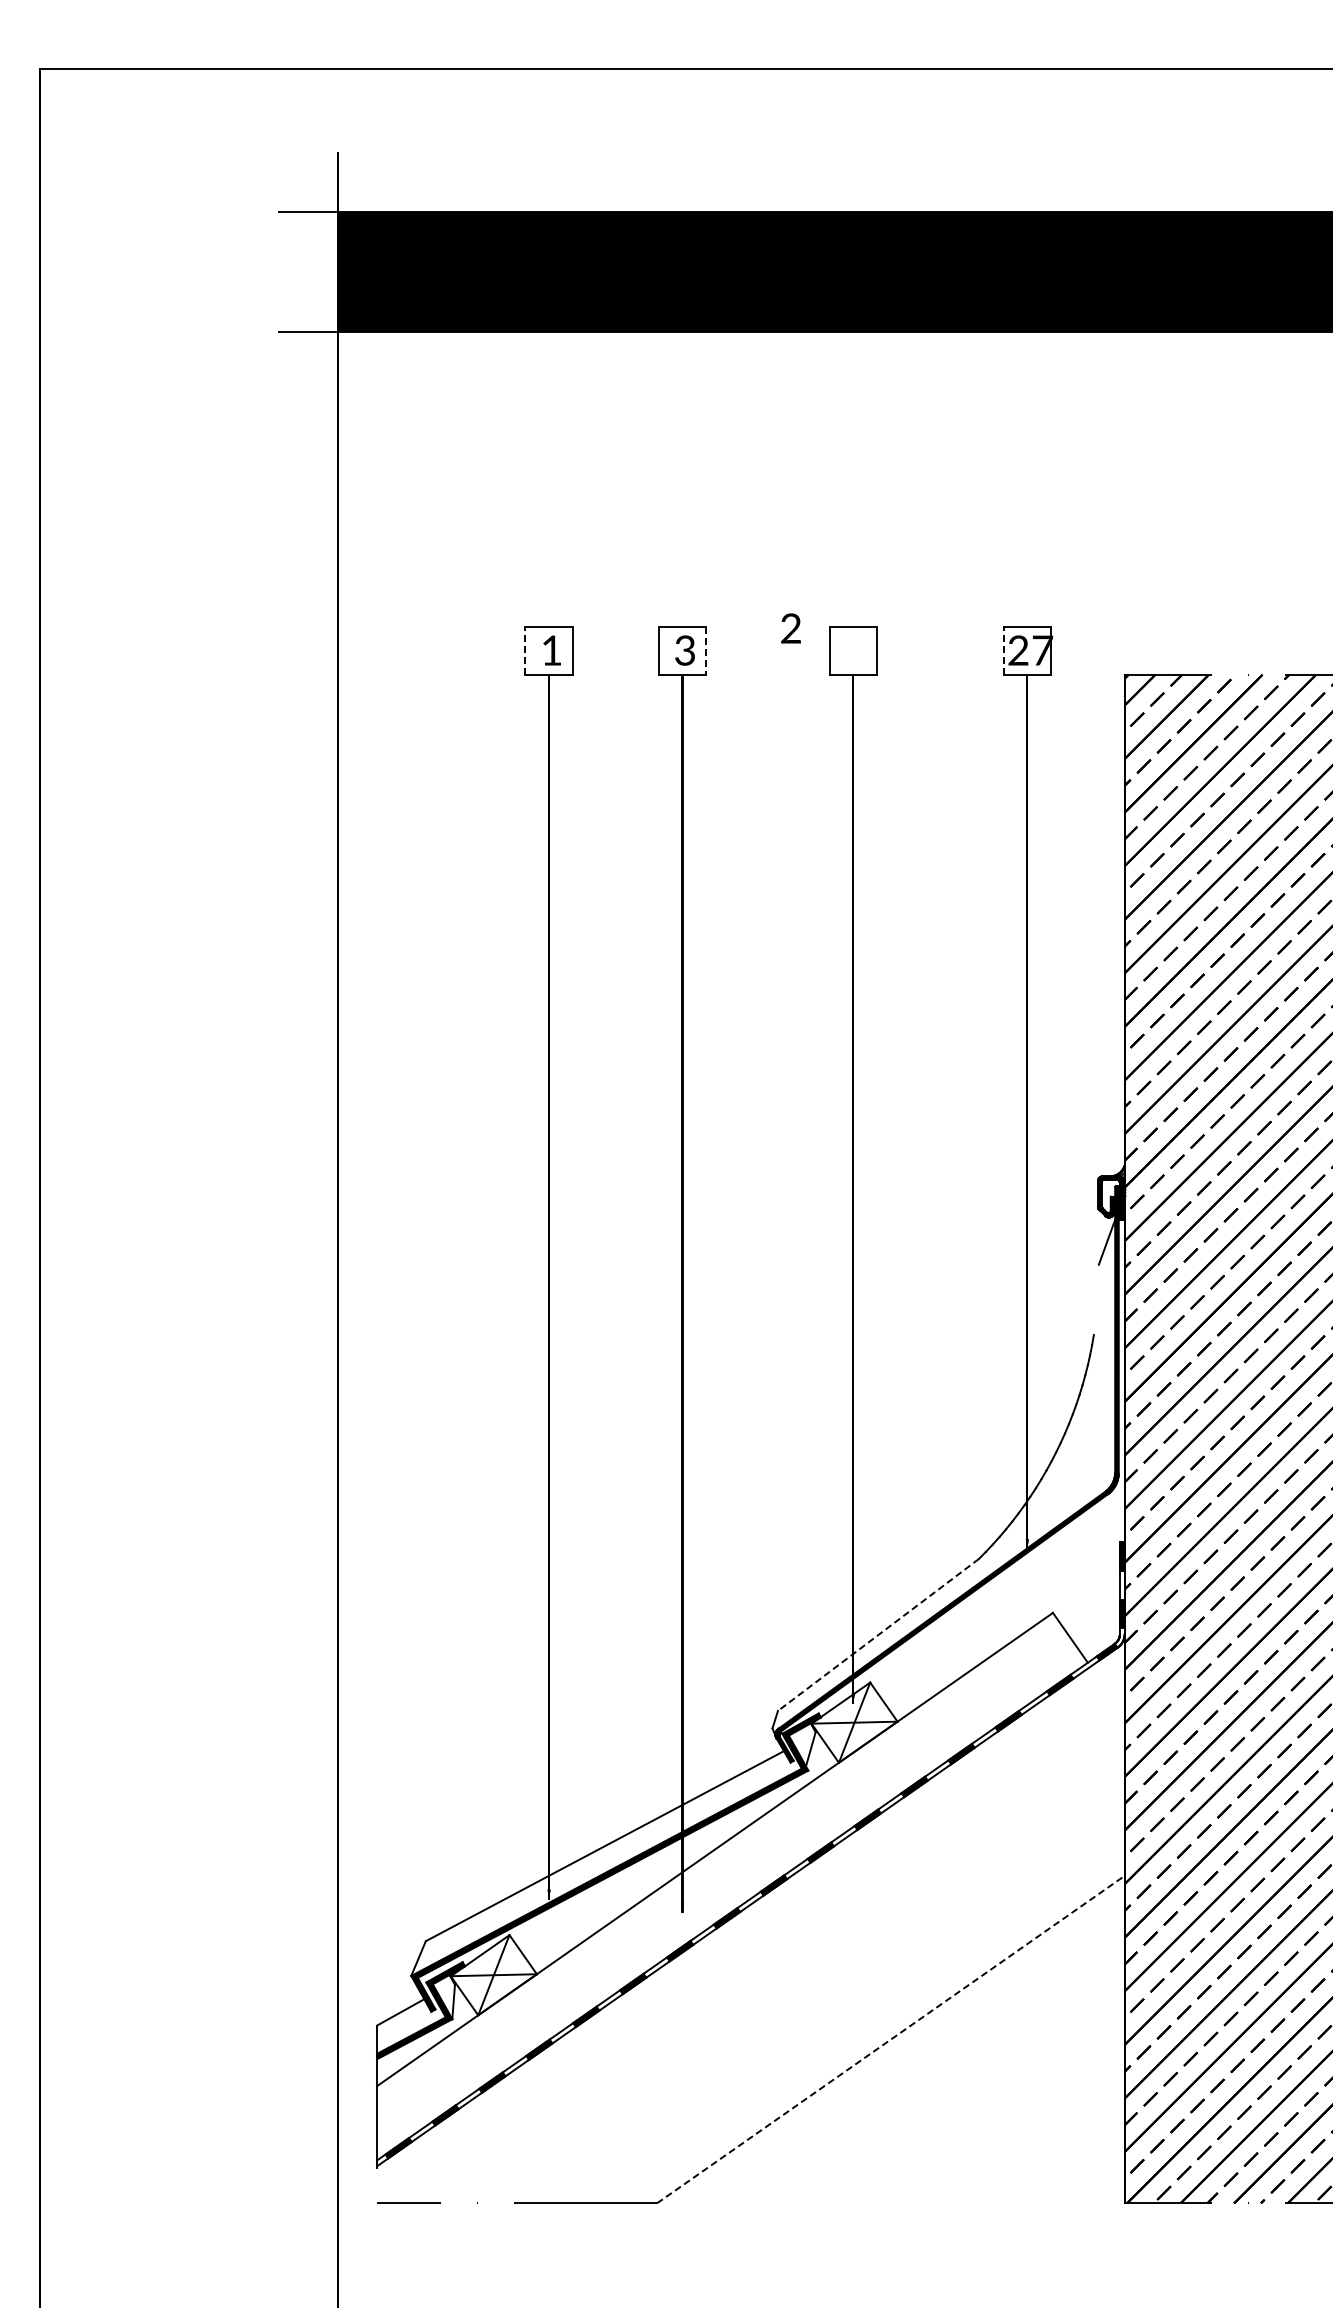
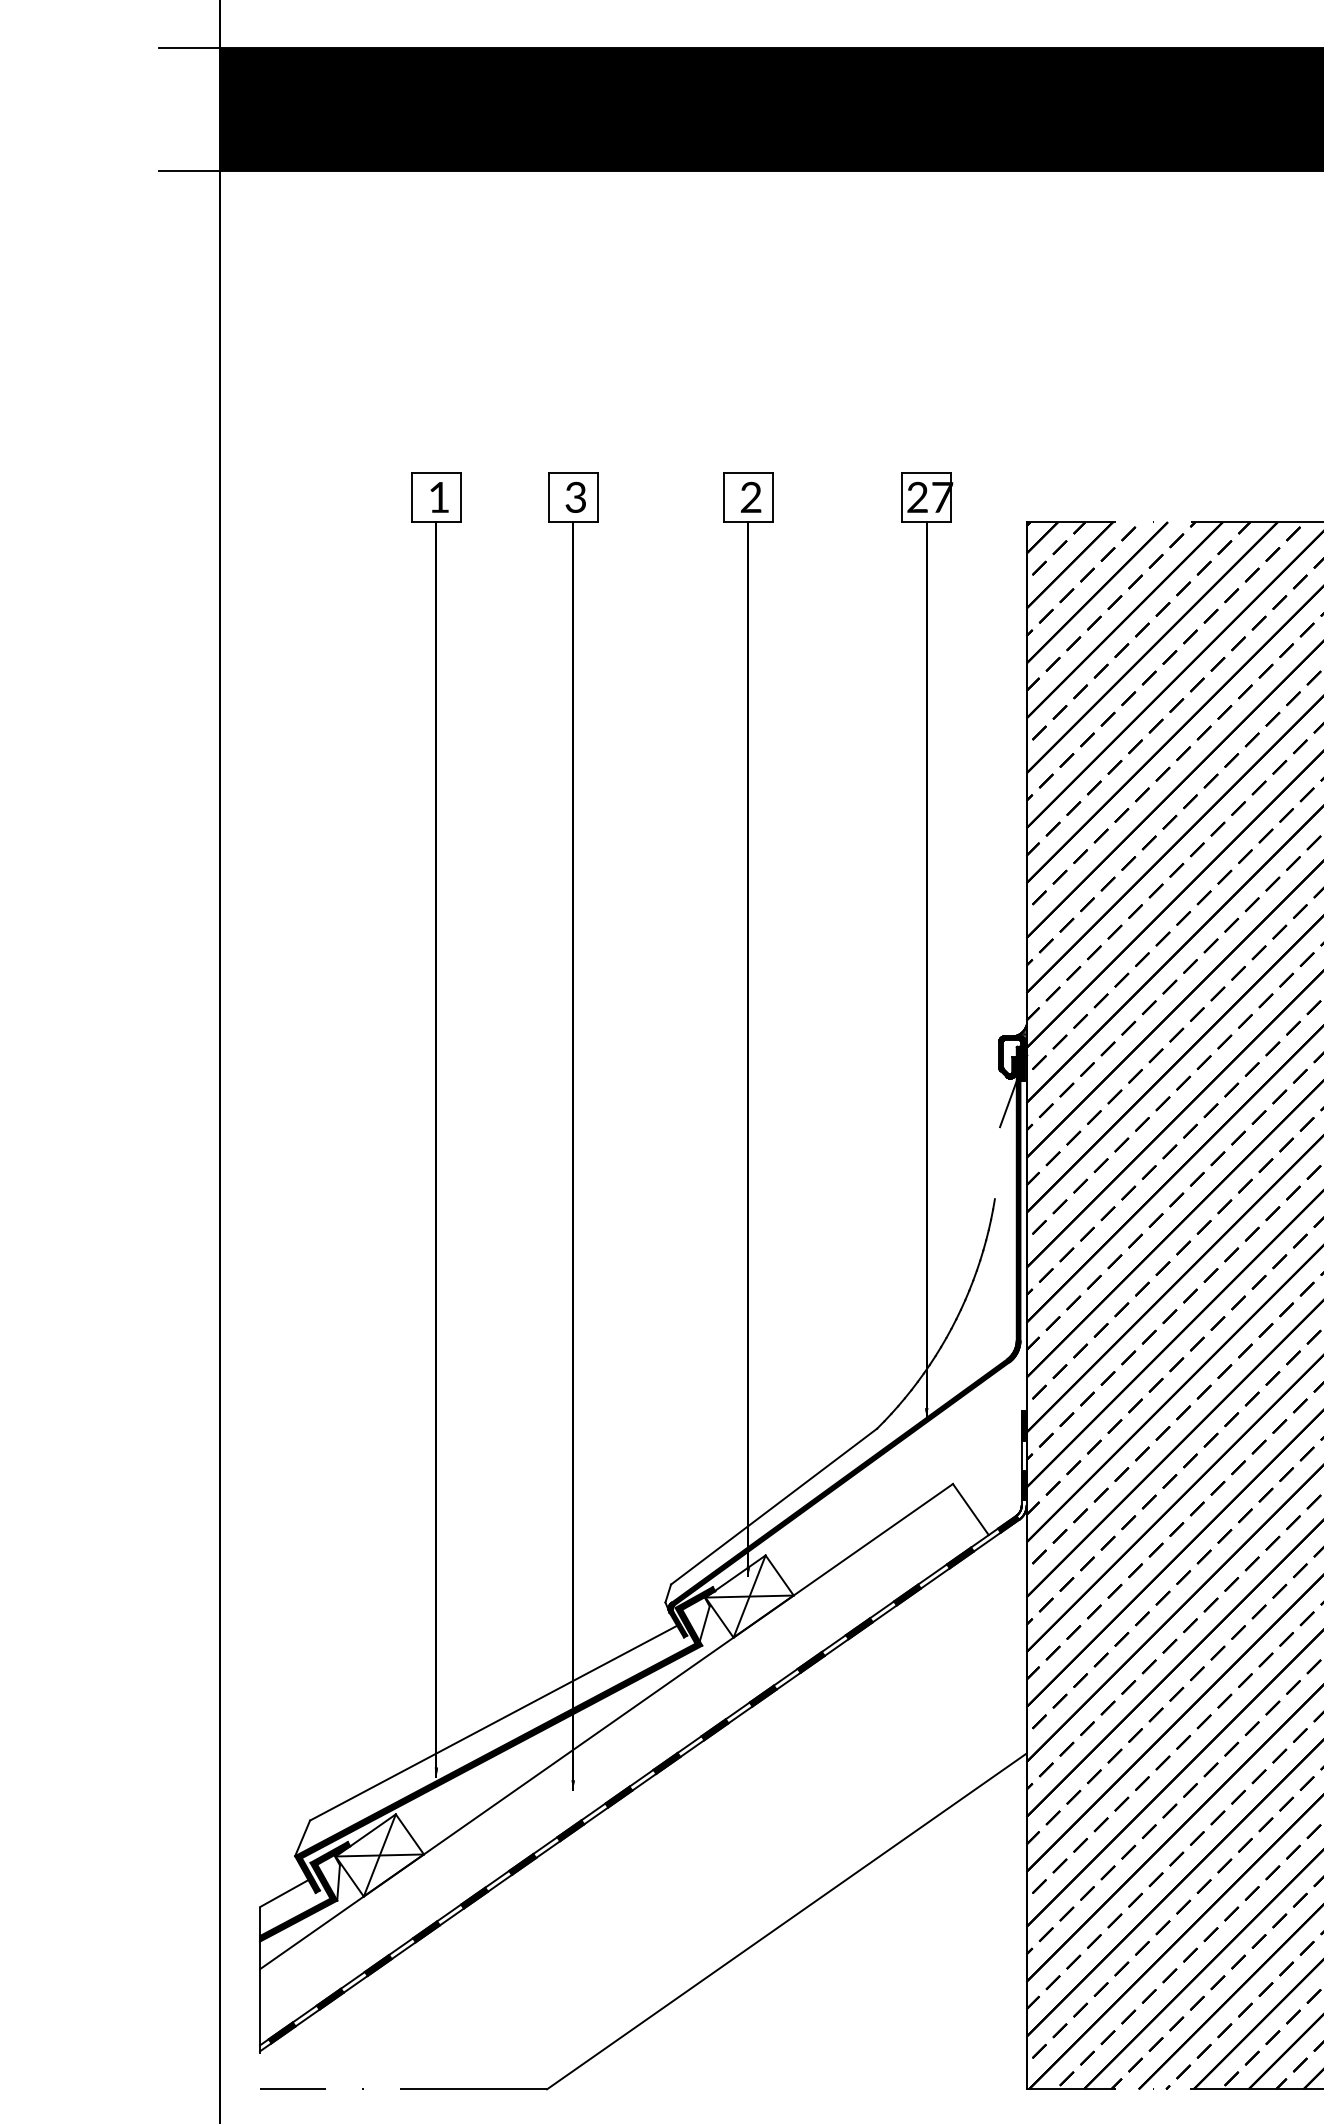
text: (790, 628) -> (750, 497), moved
line: (525, 650) -> (412, 497), dashed -> solid
line: (706, 650) -> (597, 497), dashed -> solid
line: (1003, 650) -> (902, 497), dashed -> solid
line: (878, 1635) -> (774, 1507), dashed -> solid
line: (891, 2039) -> (787, 1921), dashed -> solid

